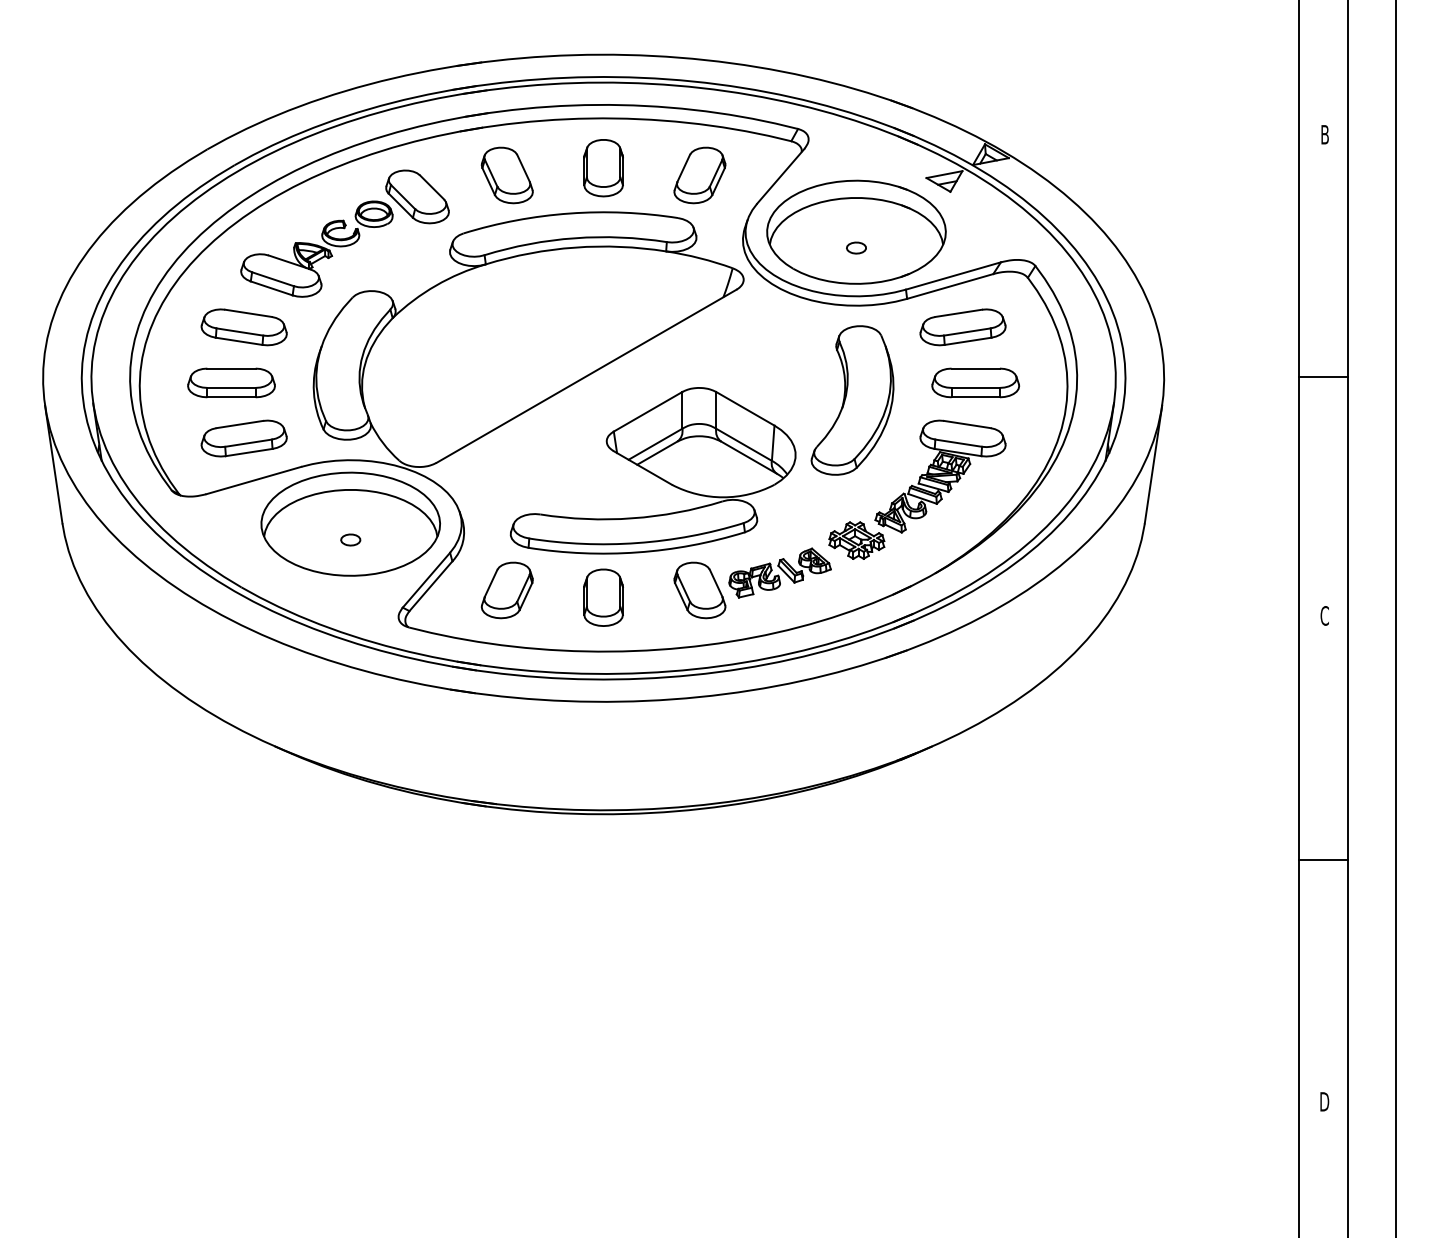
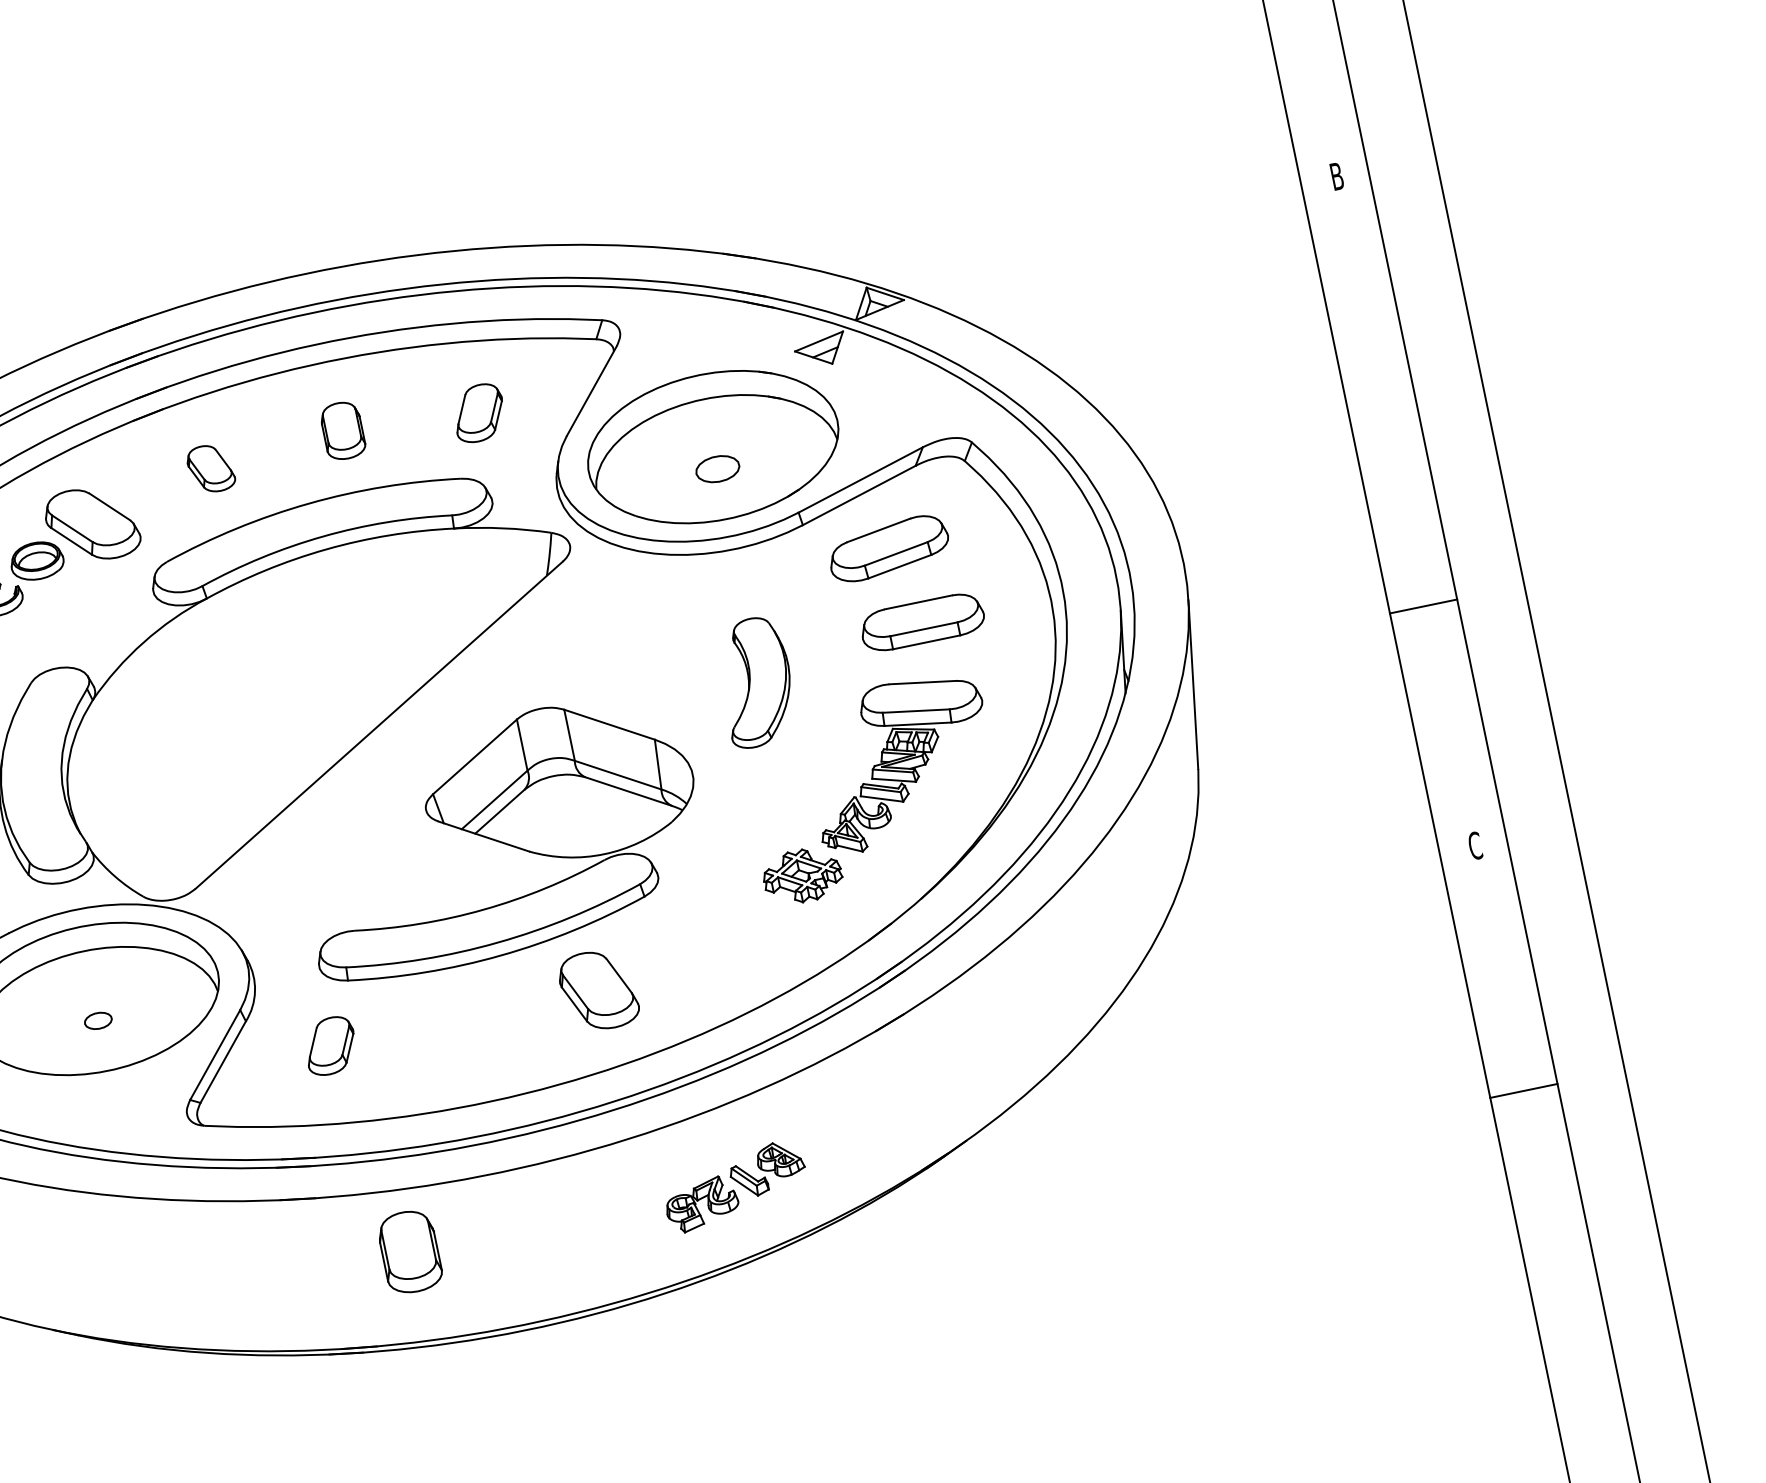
part: (603, 168) -> (342, 431), size x0.7
part: (506, 175) -> (209, 468), size x0.6
part: (699, 175) -> (478, 413), size x0.7
part: (856, 247) -> (717, 468), size x1.6
line: (1323, 376) -> (1423, 606), moved
part: (852, 400) -> (756, 682), size x0.6
part: (779, 572) -> (734, 1185), moved
part: (506, 590) -> (329, 1046), size x0.7
part: (603, 597) -> (409, 1251), moved
line: (1323, 859) -> (1524, 1090), moved

